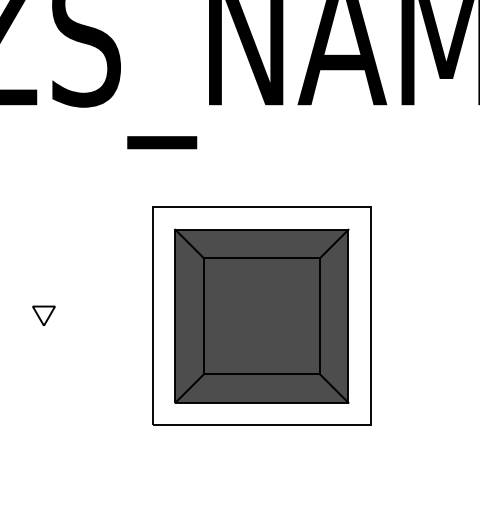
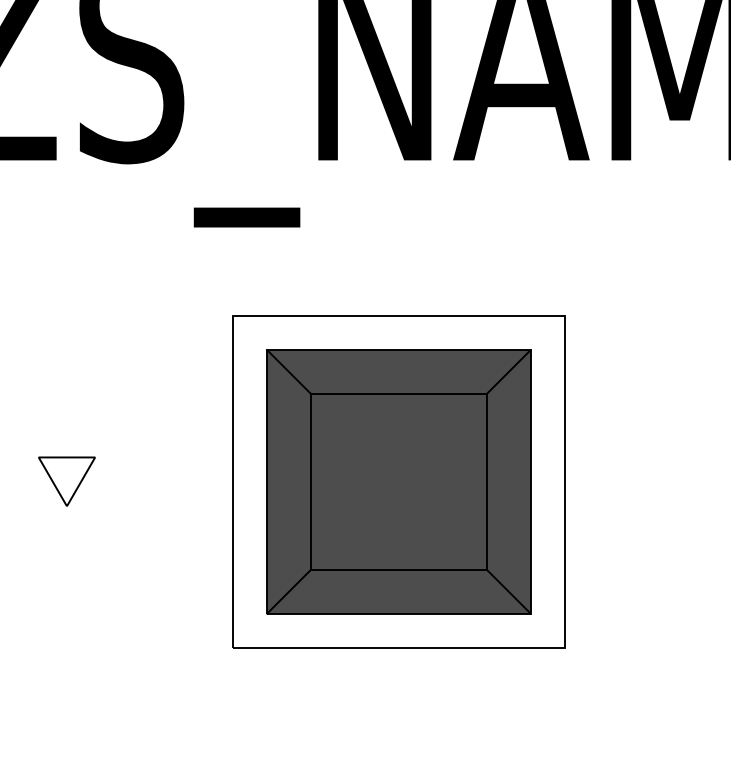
part: (43, 315) -> (66, 480), size x1.67

